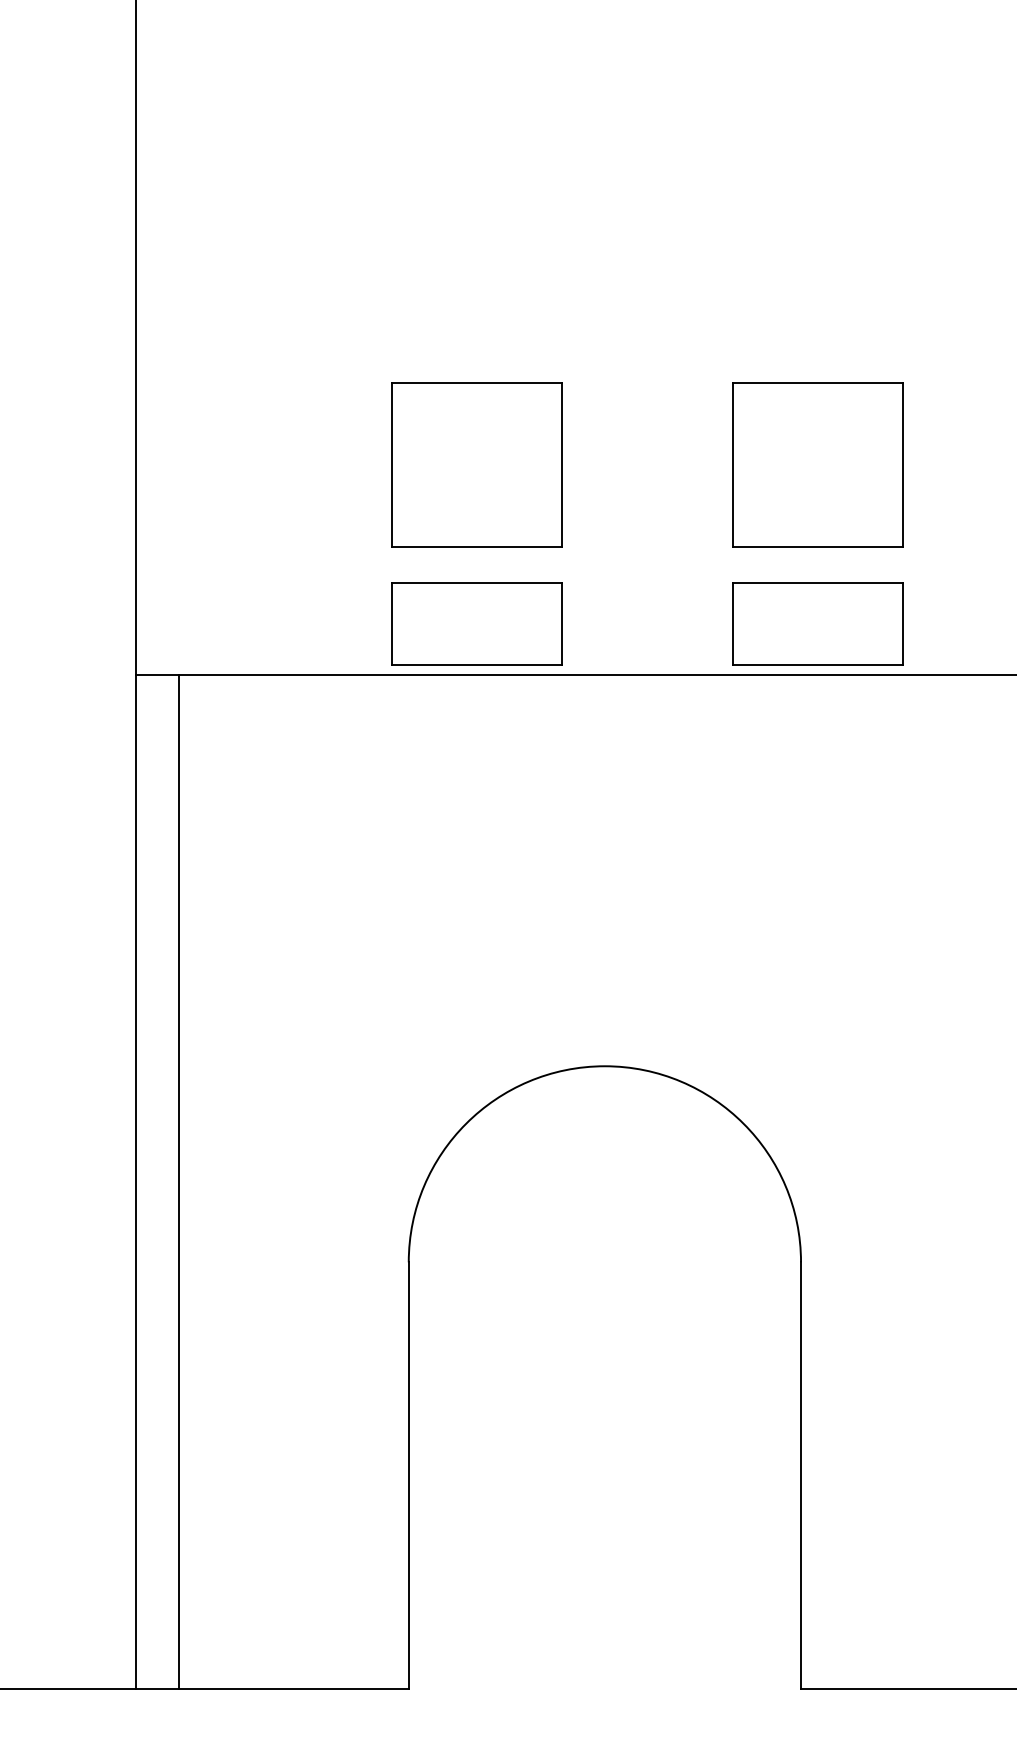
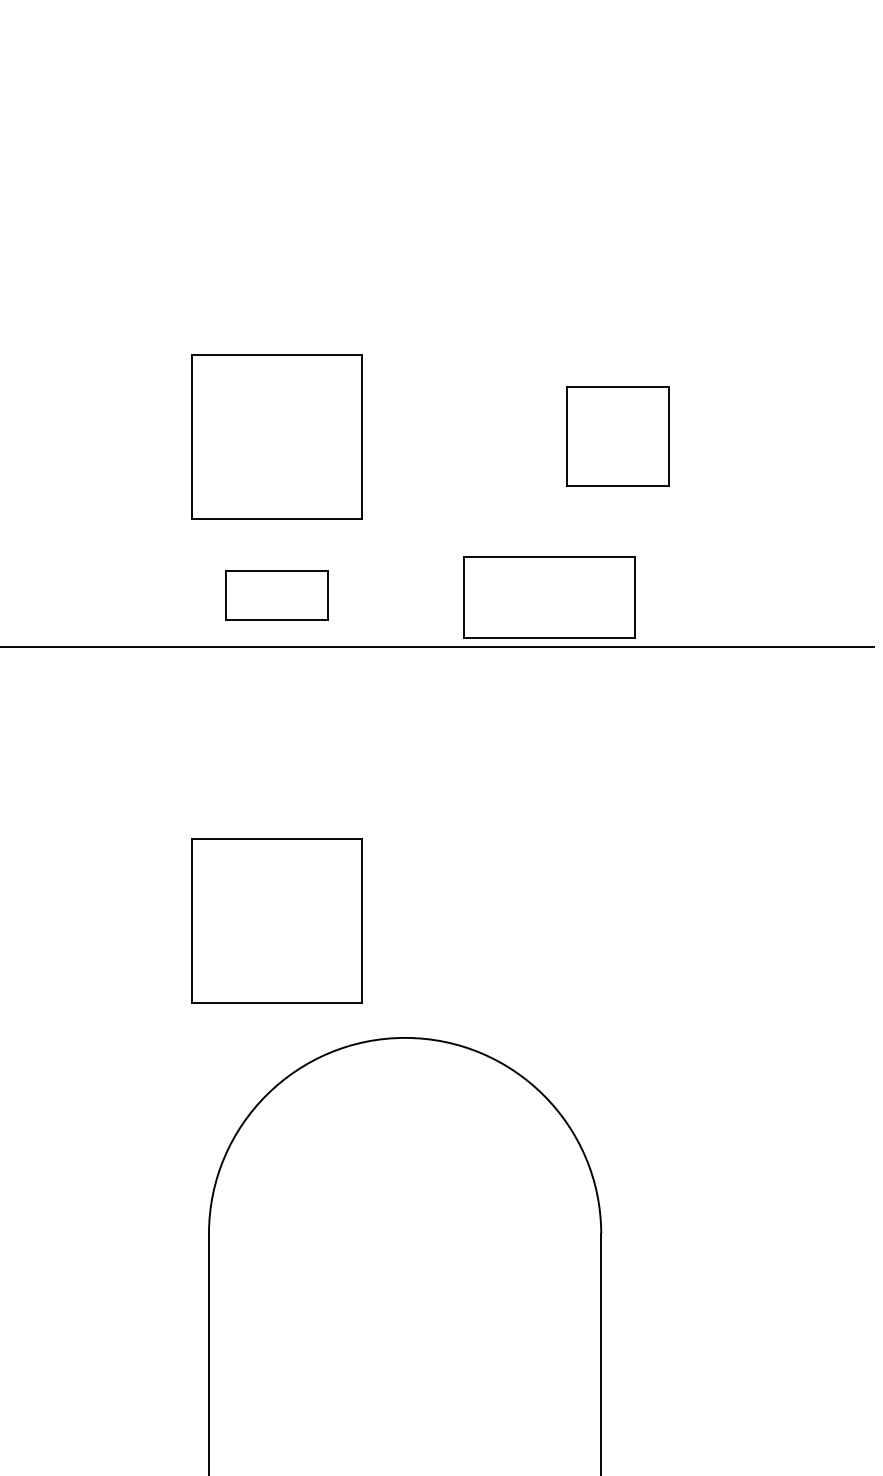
part: (817, 464) -> (617, 436), size x0.6
part: (476, 623) -> (276, 595), size x0.6
part: (817, 623) -> (548, 597), moved
part: (476, 948) -> (276, 920), added

